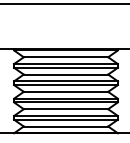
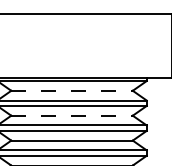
line: (66, 57) -> (72, 91), solid -> dashed
line: (66, 74) -> (72, 115), solid -> dashed

